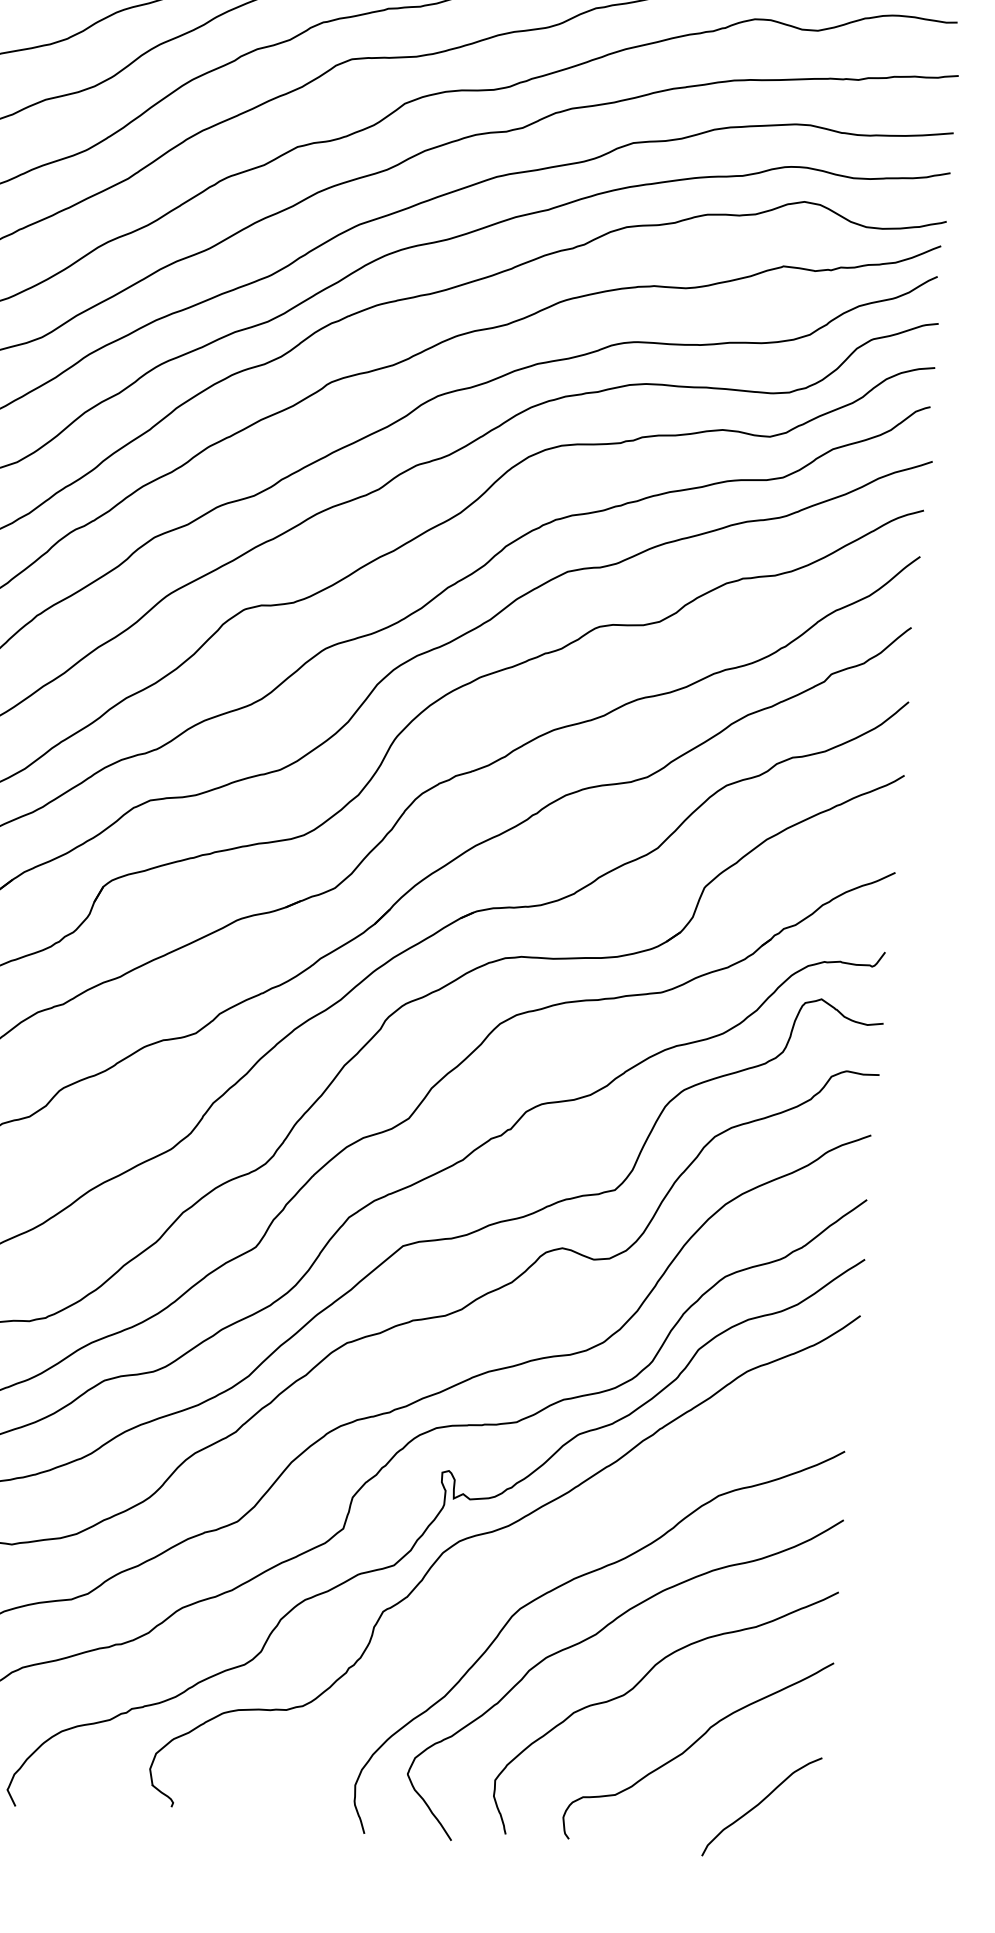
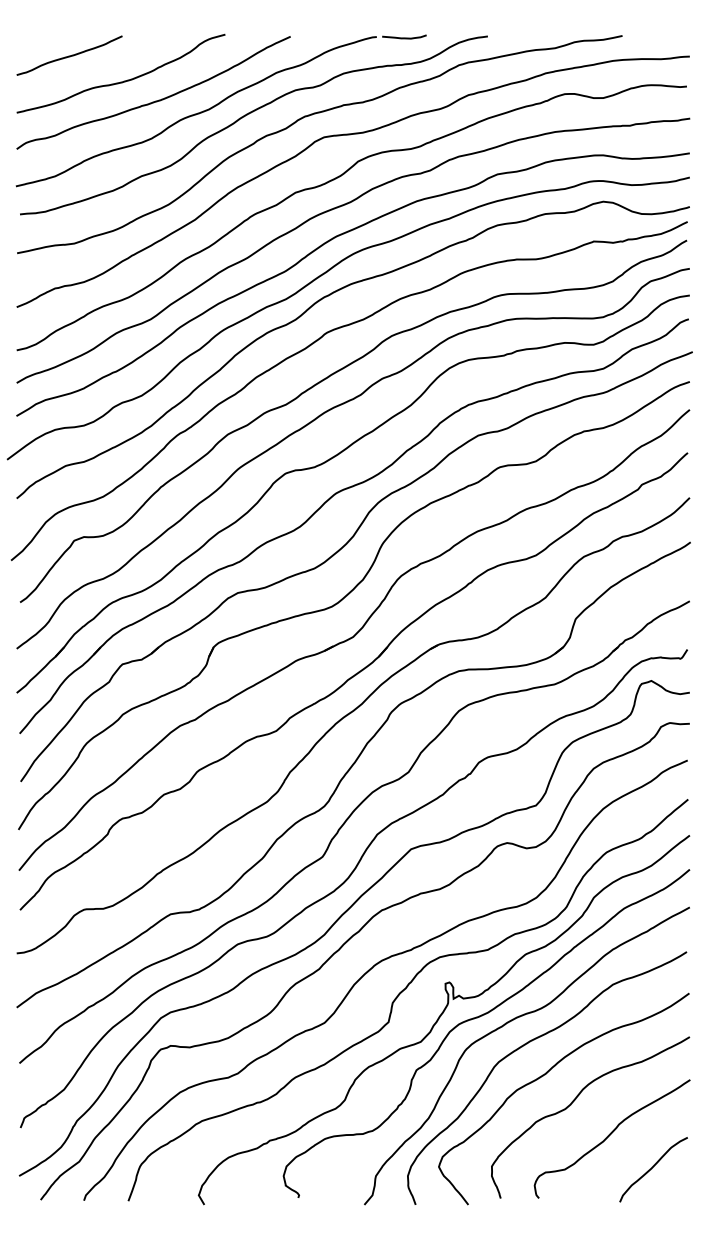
curve: (535, 1549) -> (505, 1025), added

